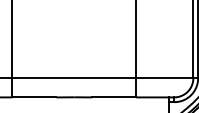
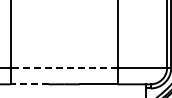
line: (74, 77) -> (64, 67), solid -> dashed
line: (34, 97) -> (29, 84), solid -> dashed

